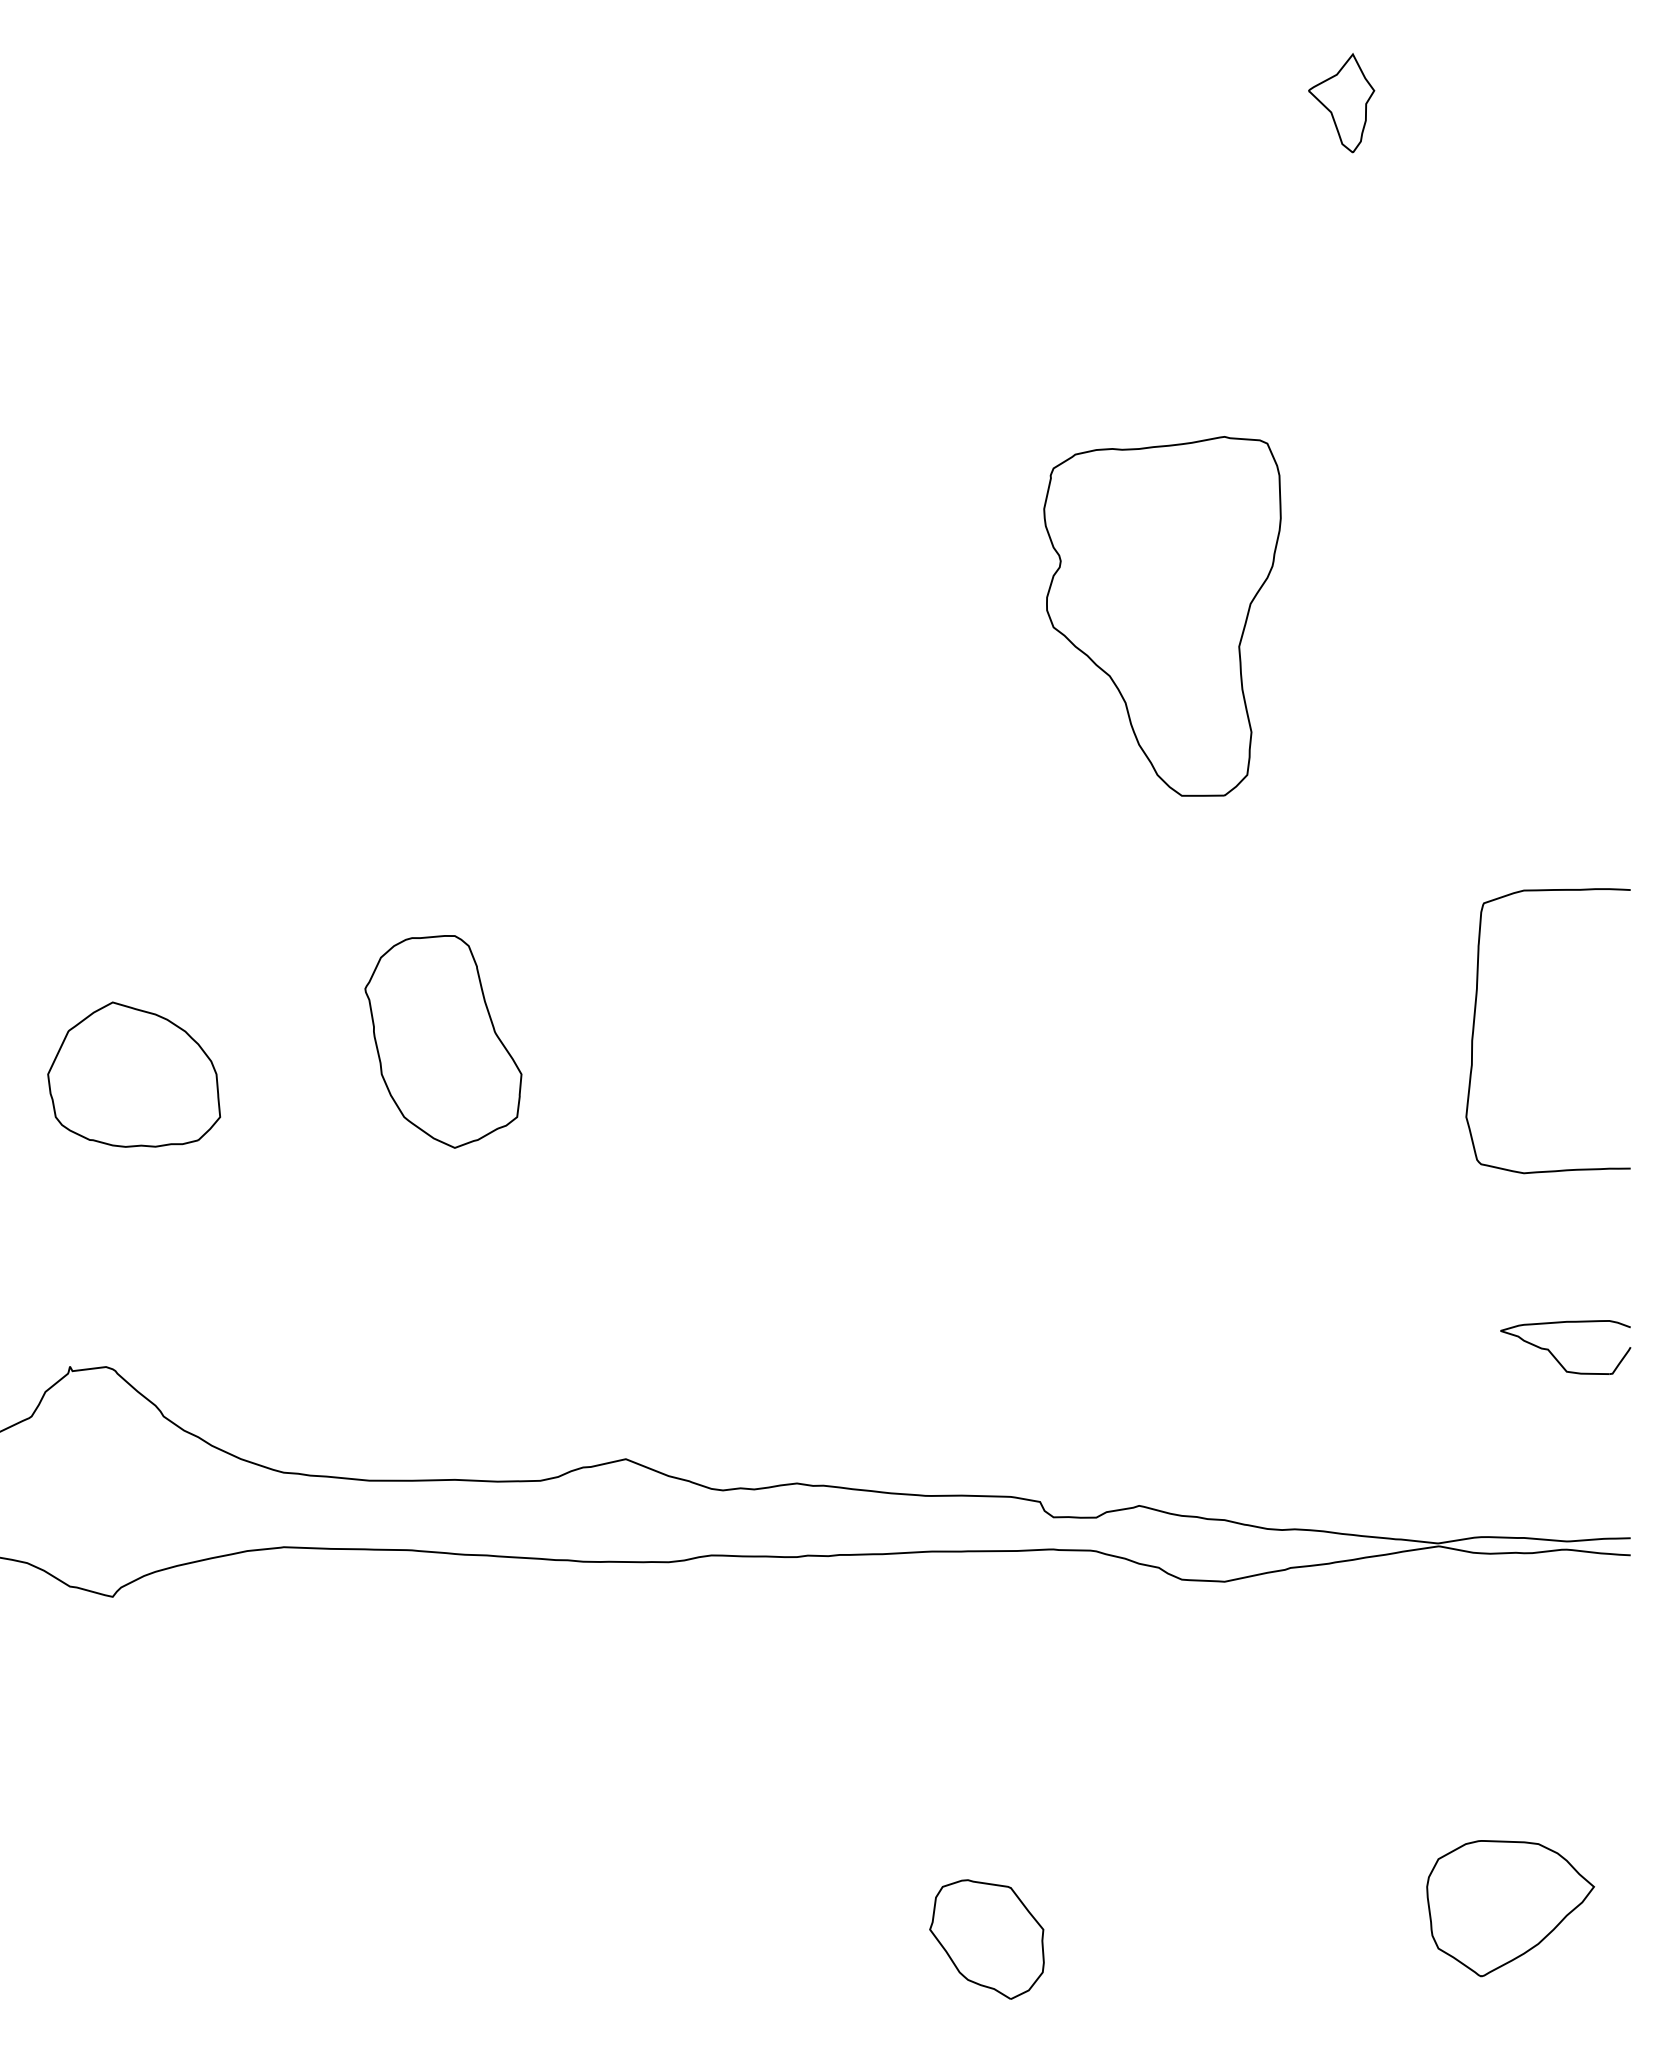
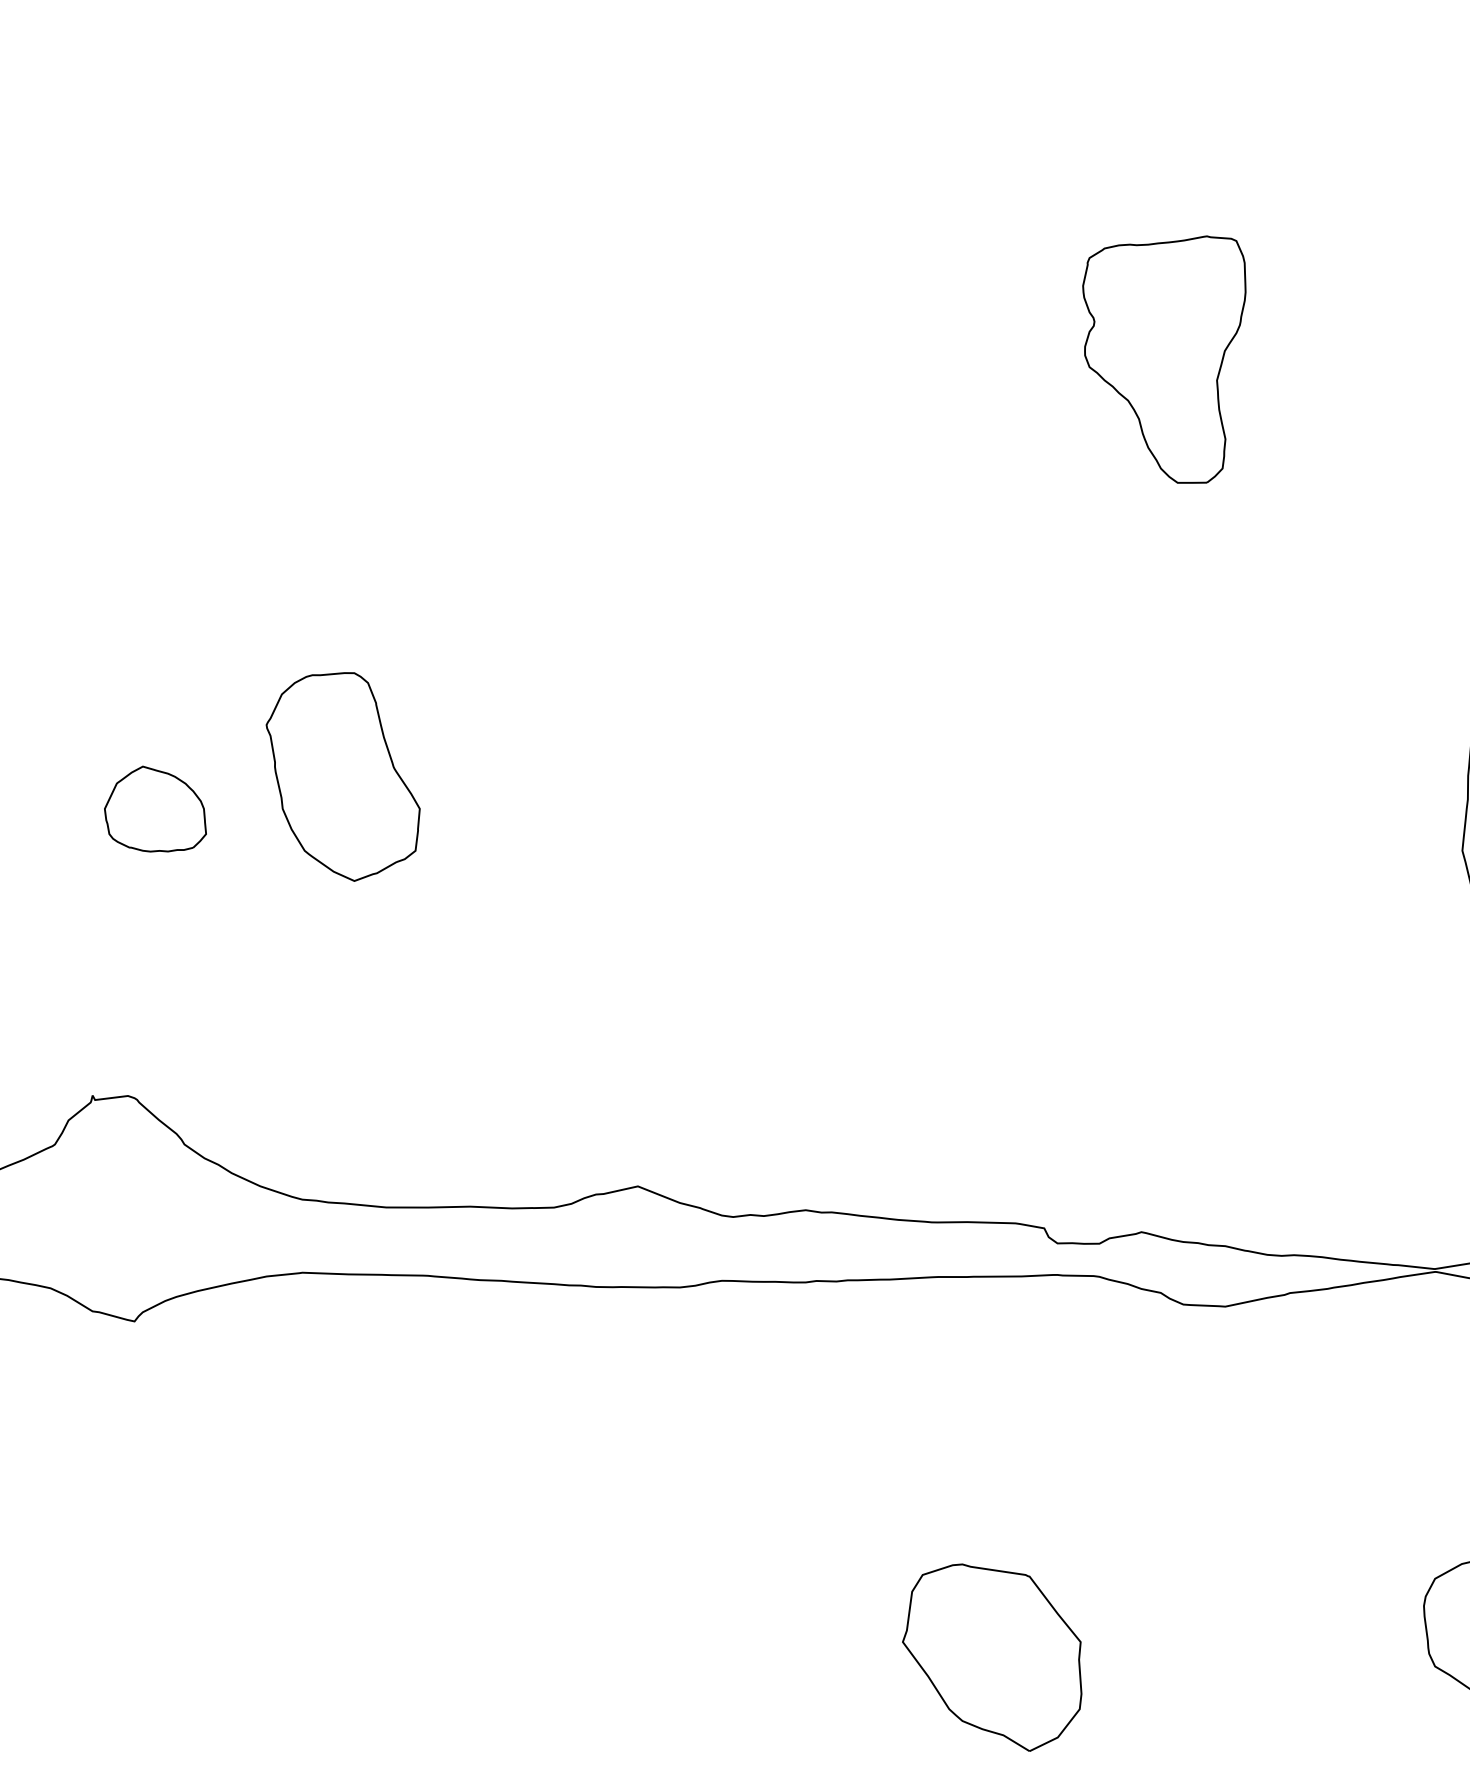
part: (1162, 616) -> (1164, 359), size x0.7
part: (443, 1041) -> (343, 776), moved
part: (133, 1074) -> (154, 809), size x0.6
part: (986, 1939) -> (991, 1657), size x1.6

